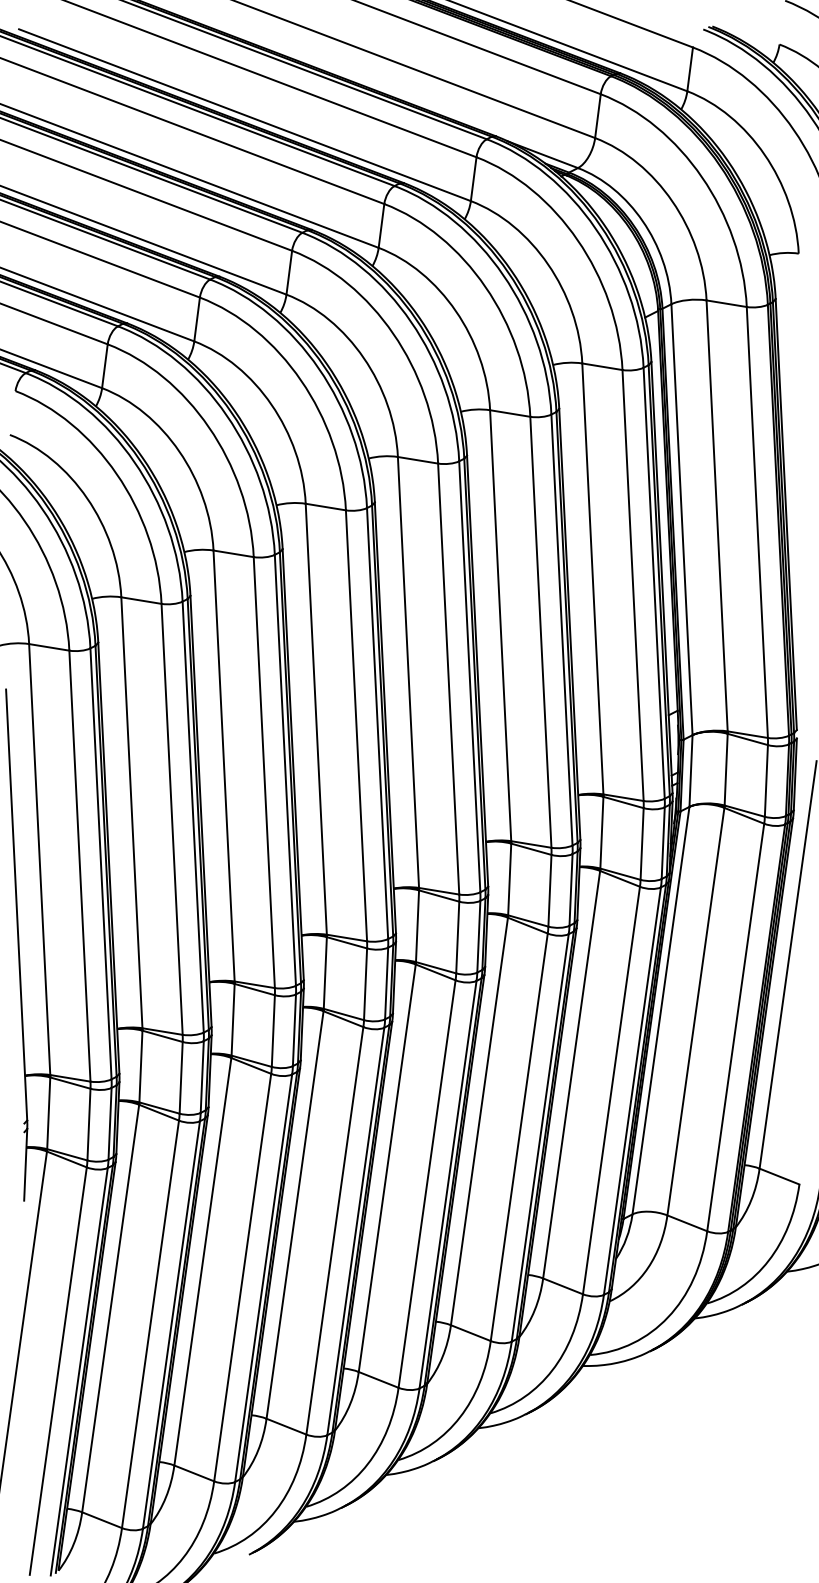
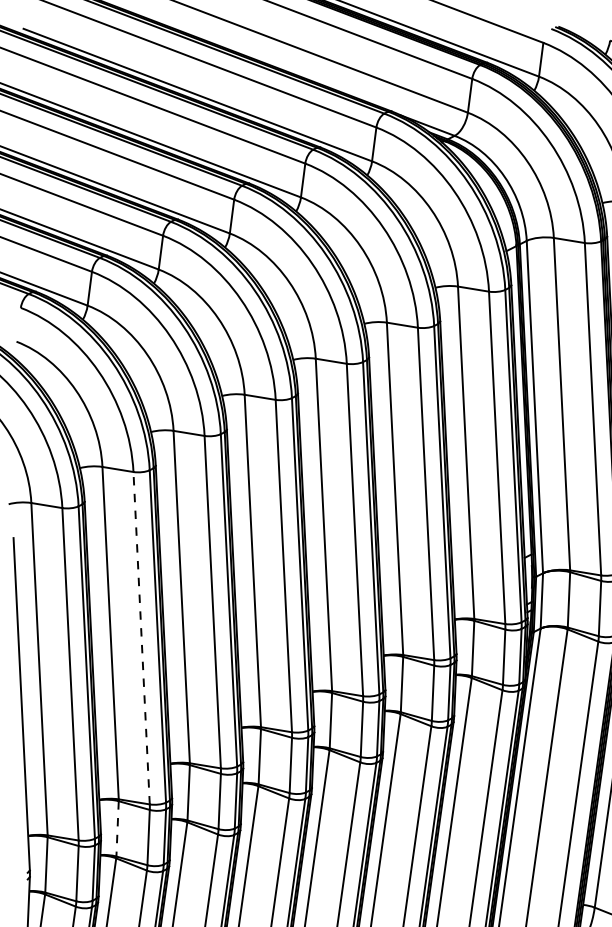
line: (172, 819) -> (141, 638), solid -> dashed
line: (140, 1066) -> (117, 828), solid -> dashed

